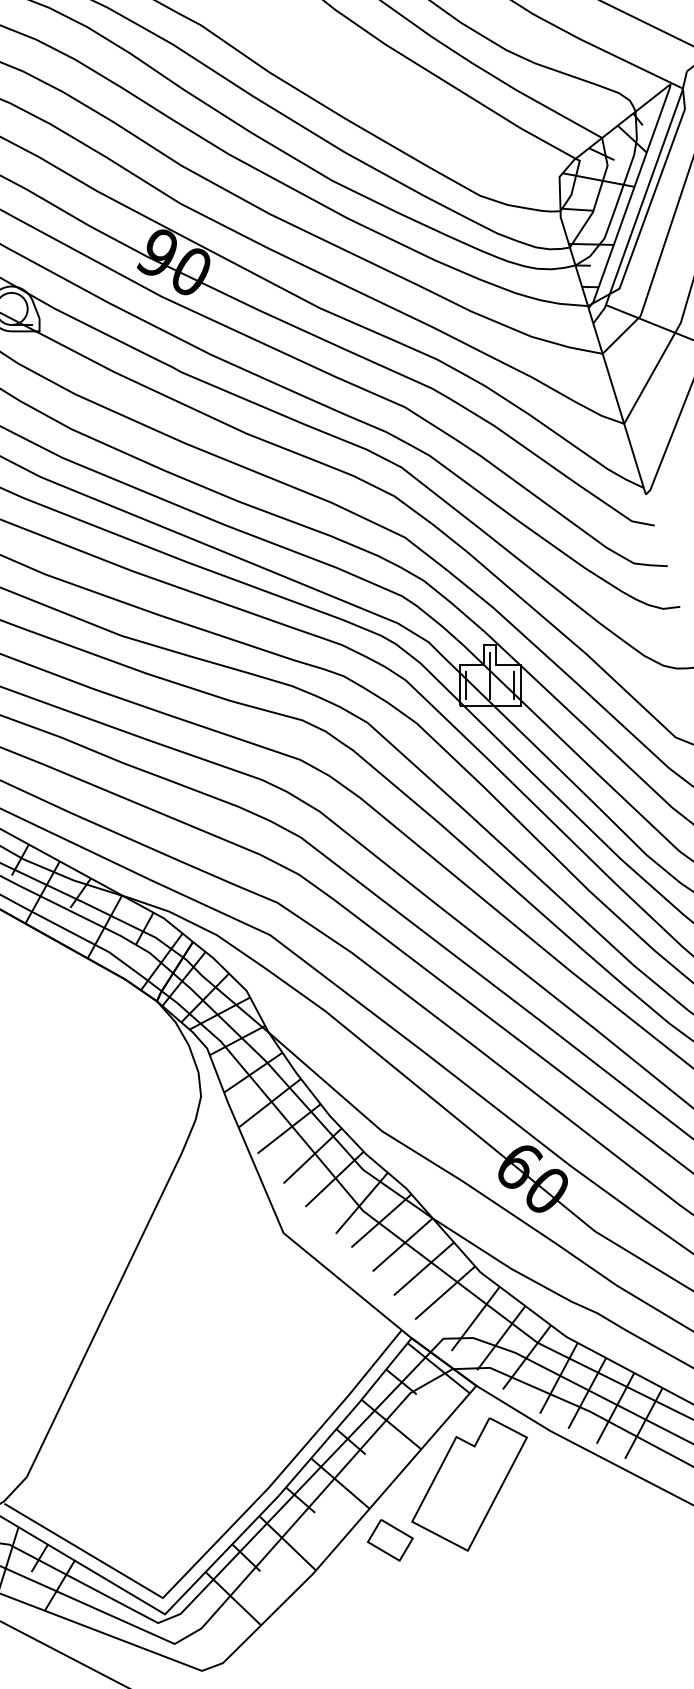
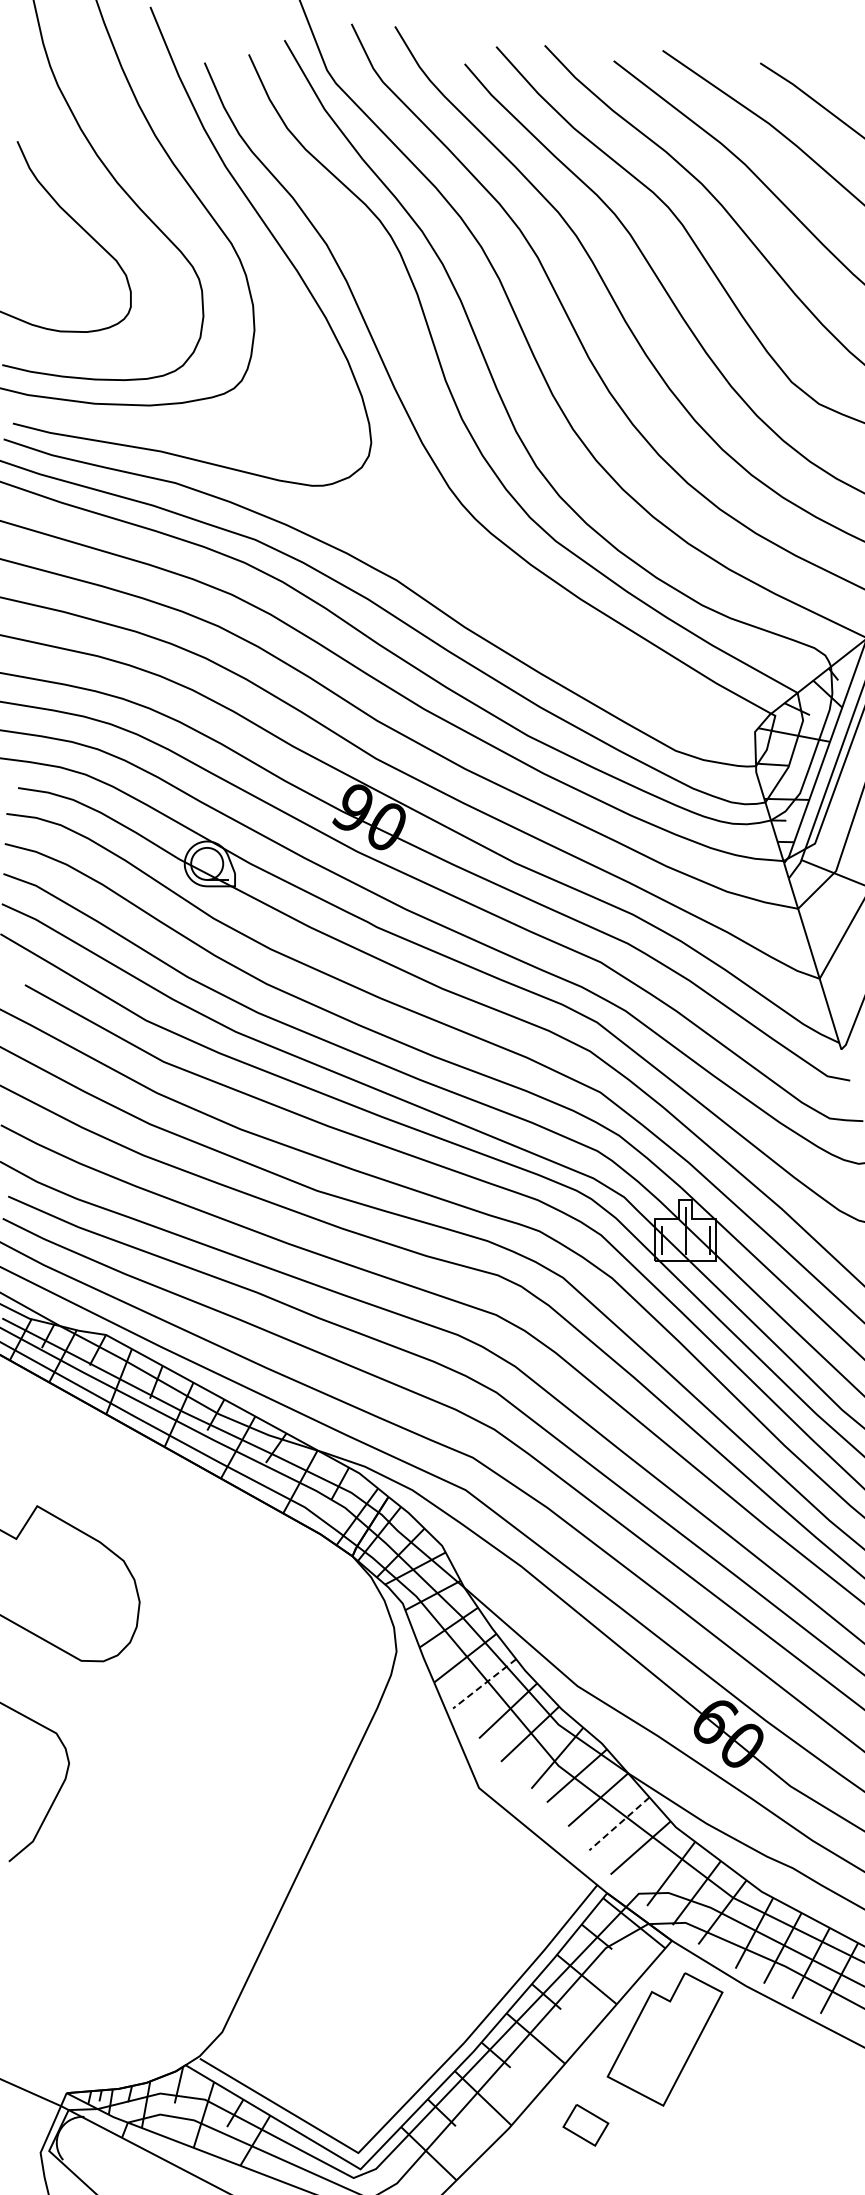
line: (288, 1129) -> (484, 1684), solid -> dashed
line: (423, 1269) -> (619, 1824), solid -> dashed
part: (389, 1540) -> (585, 2125), moved

